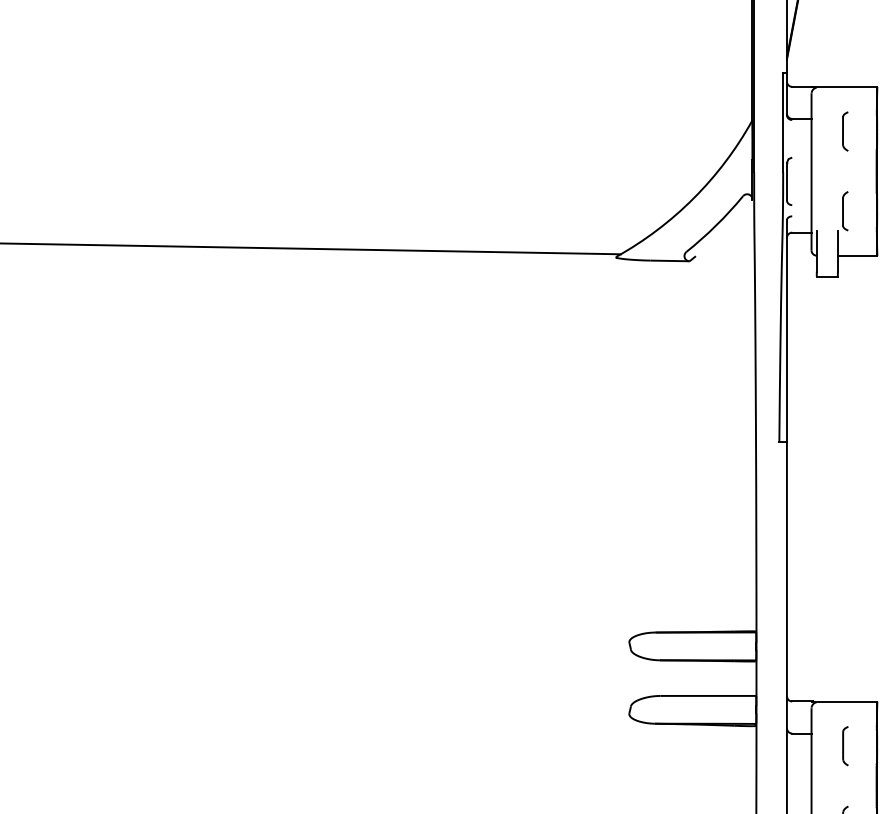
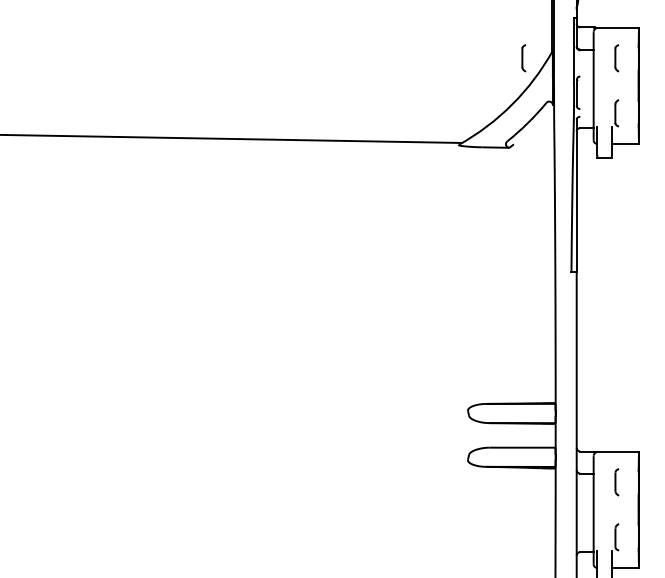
part: (709, 131) -> (523, 58), added

